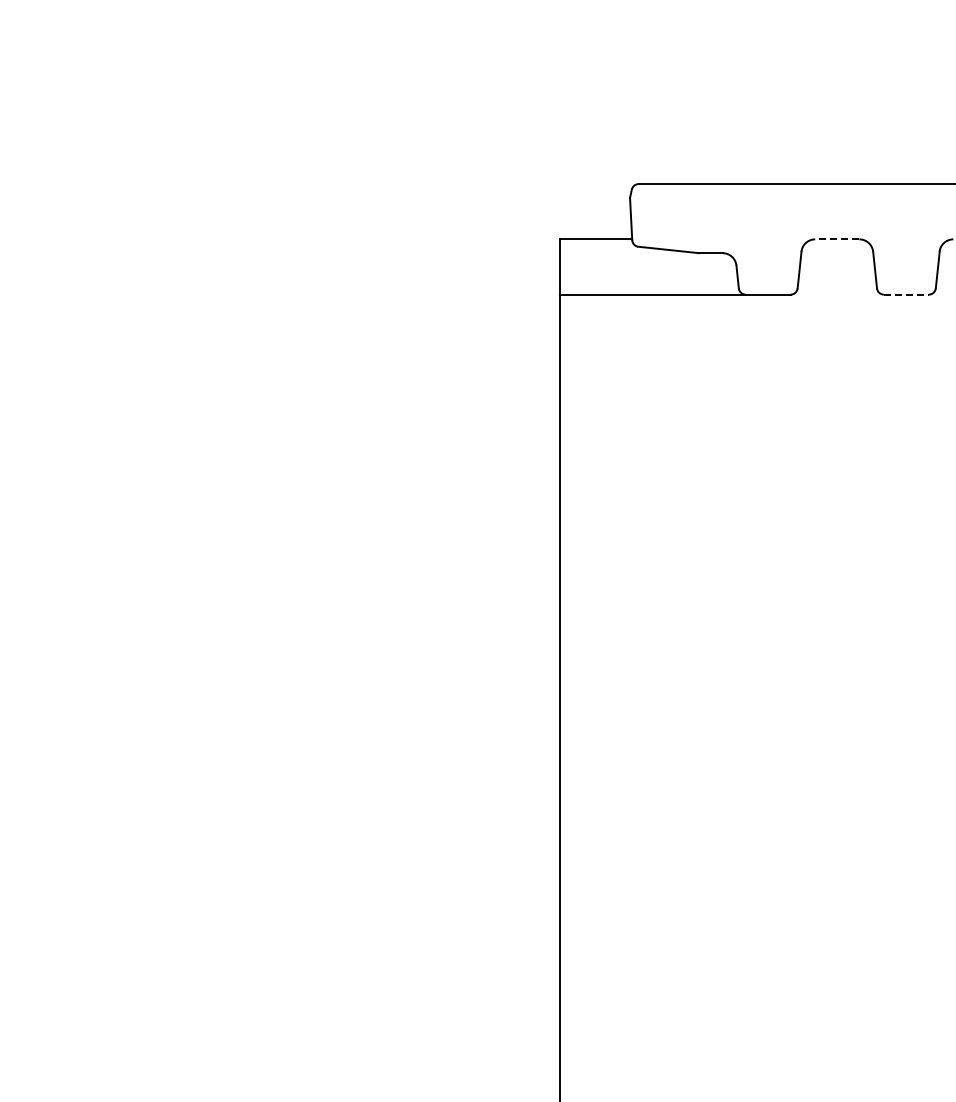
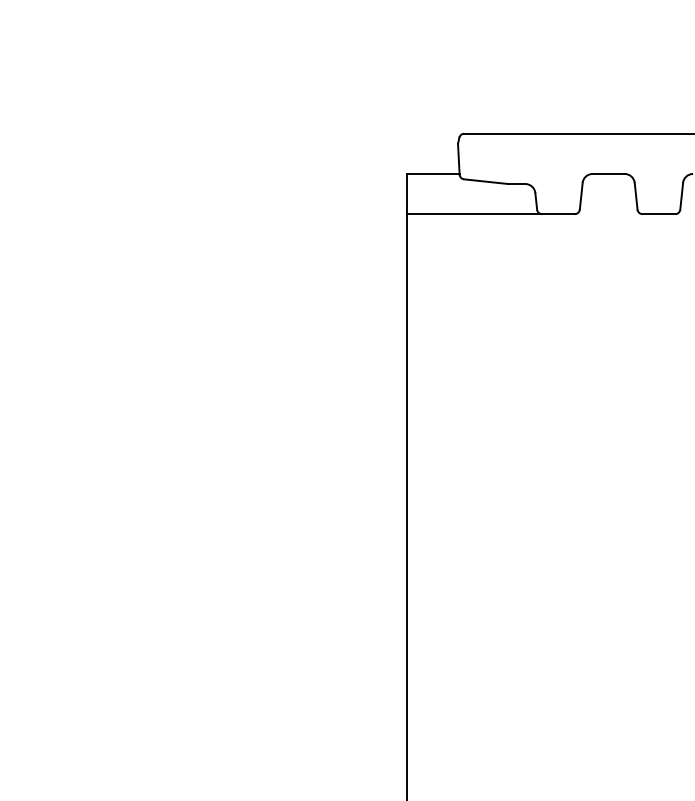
line: (836, 239) -> (608, 174), dashed -> solid
line: (906, 294) -> (658, 214), dashed -> solid

